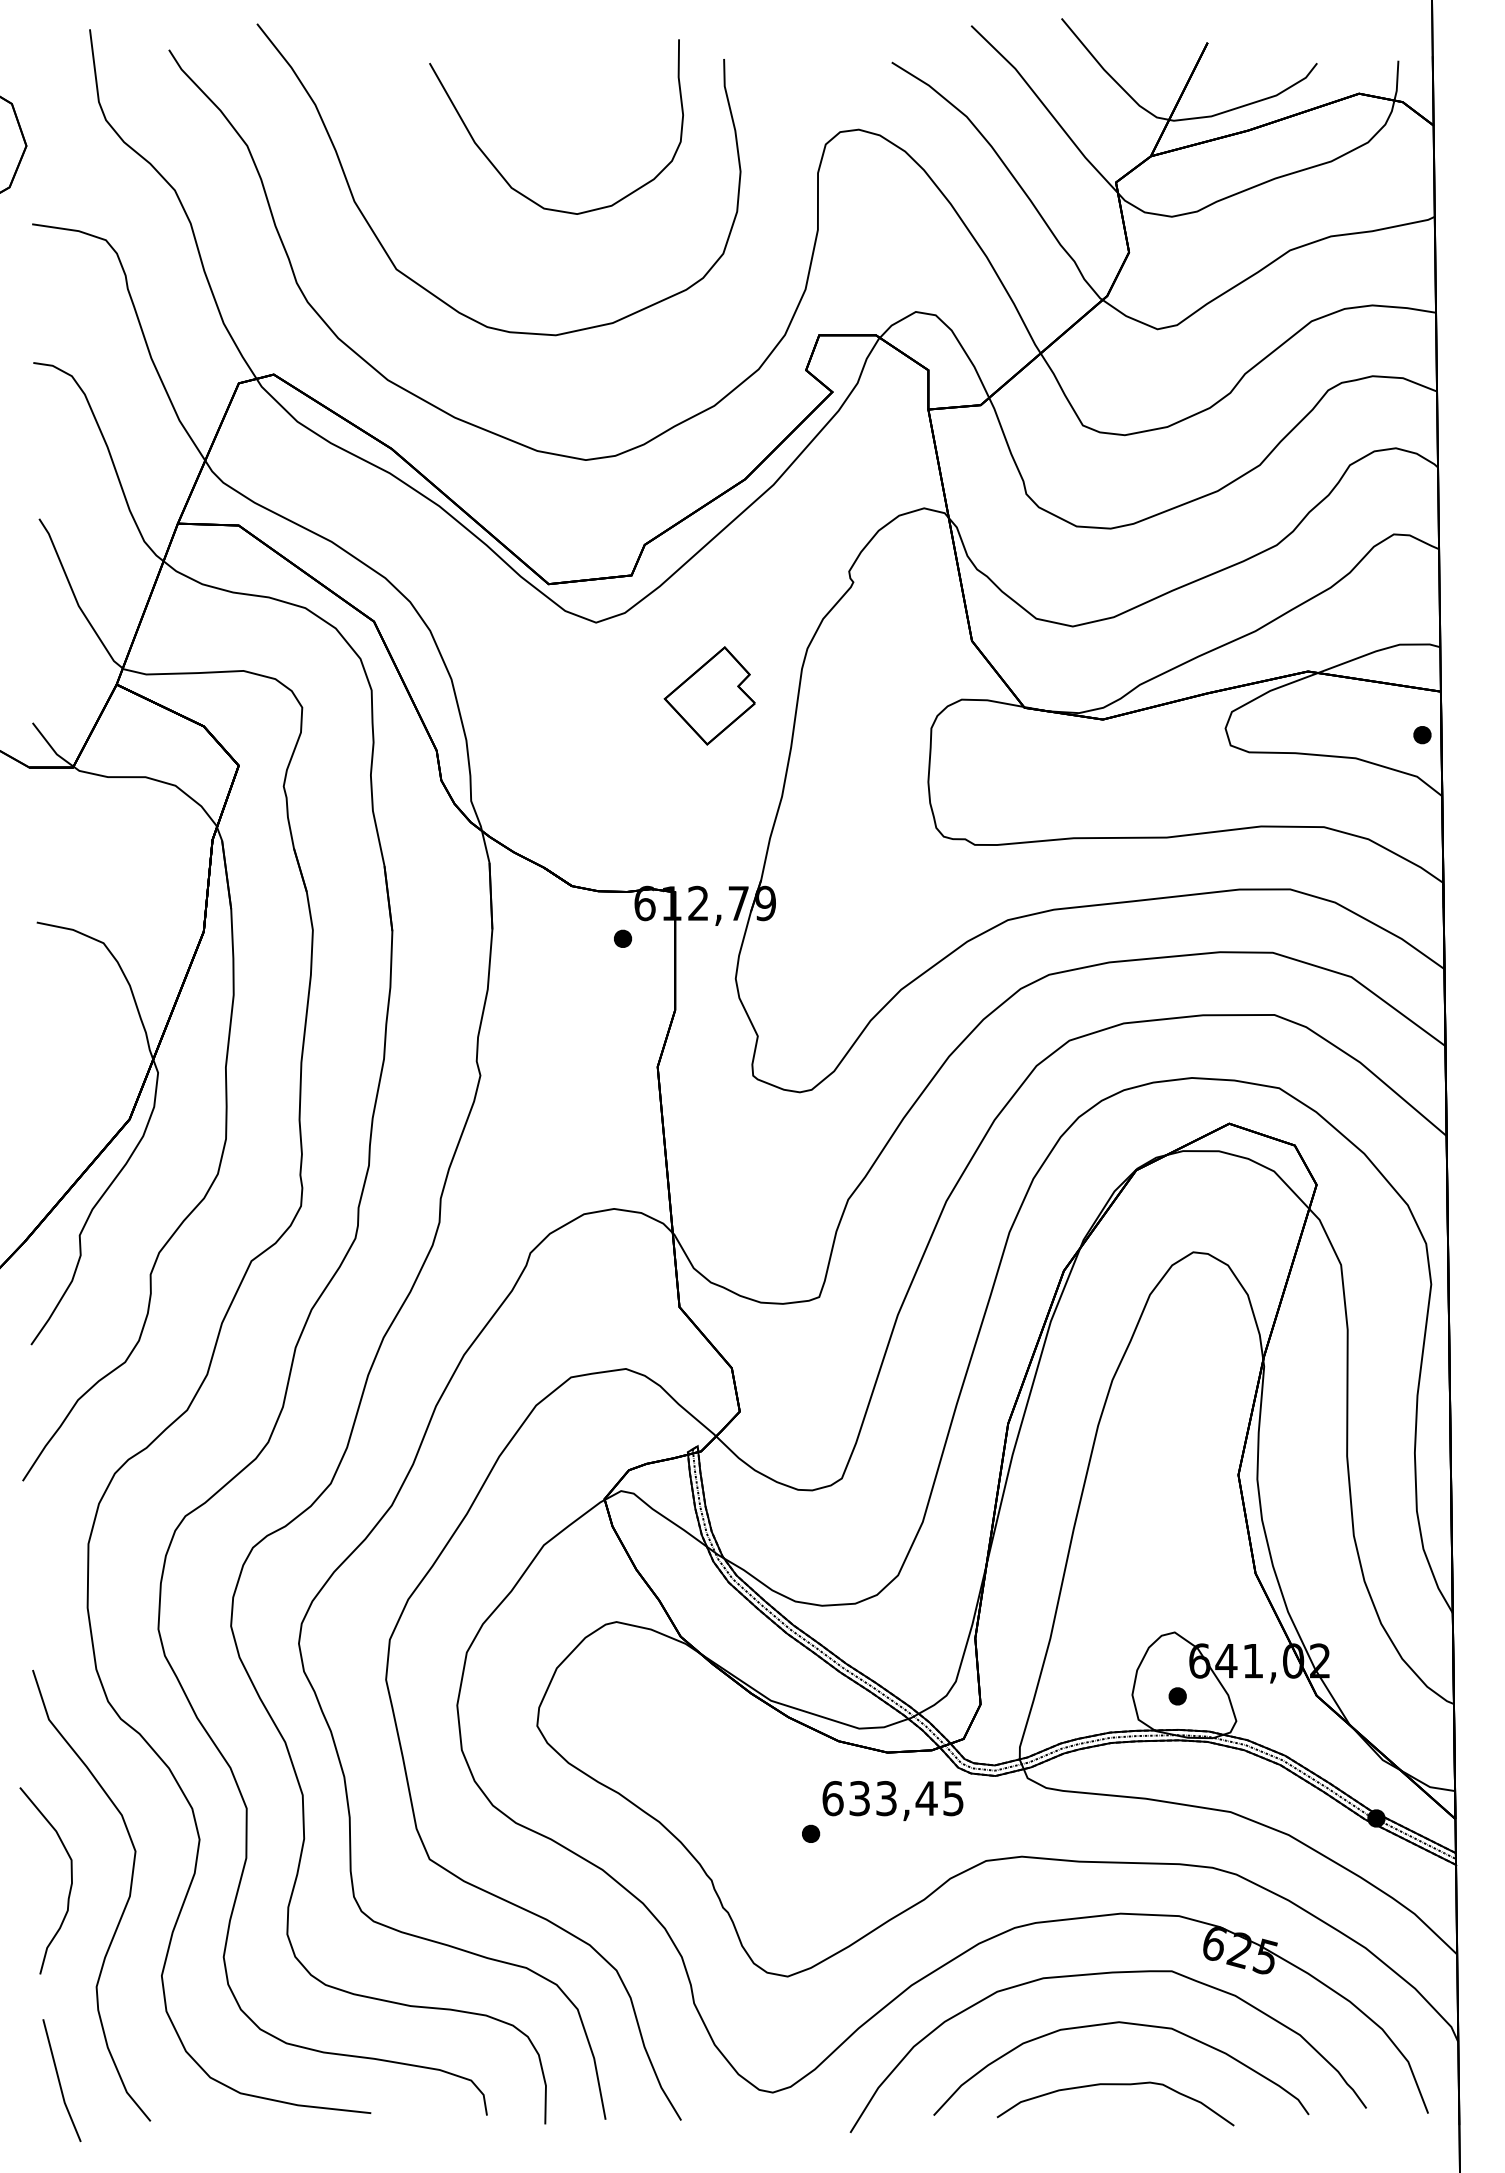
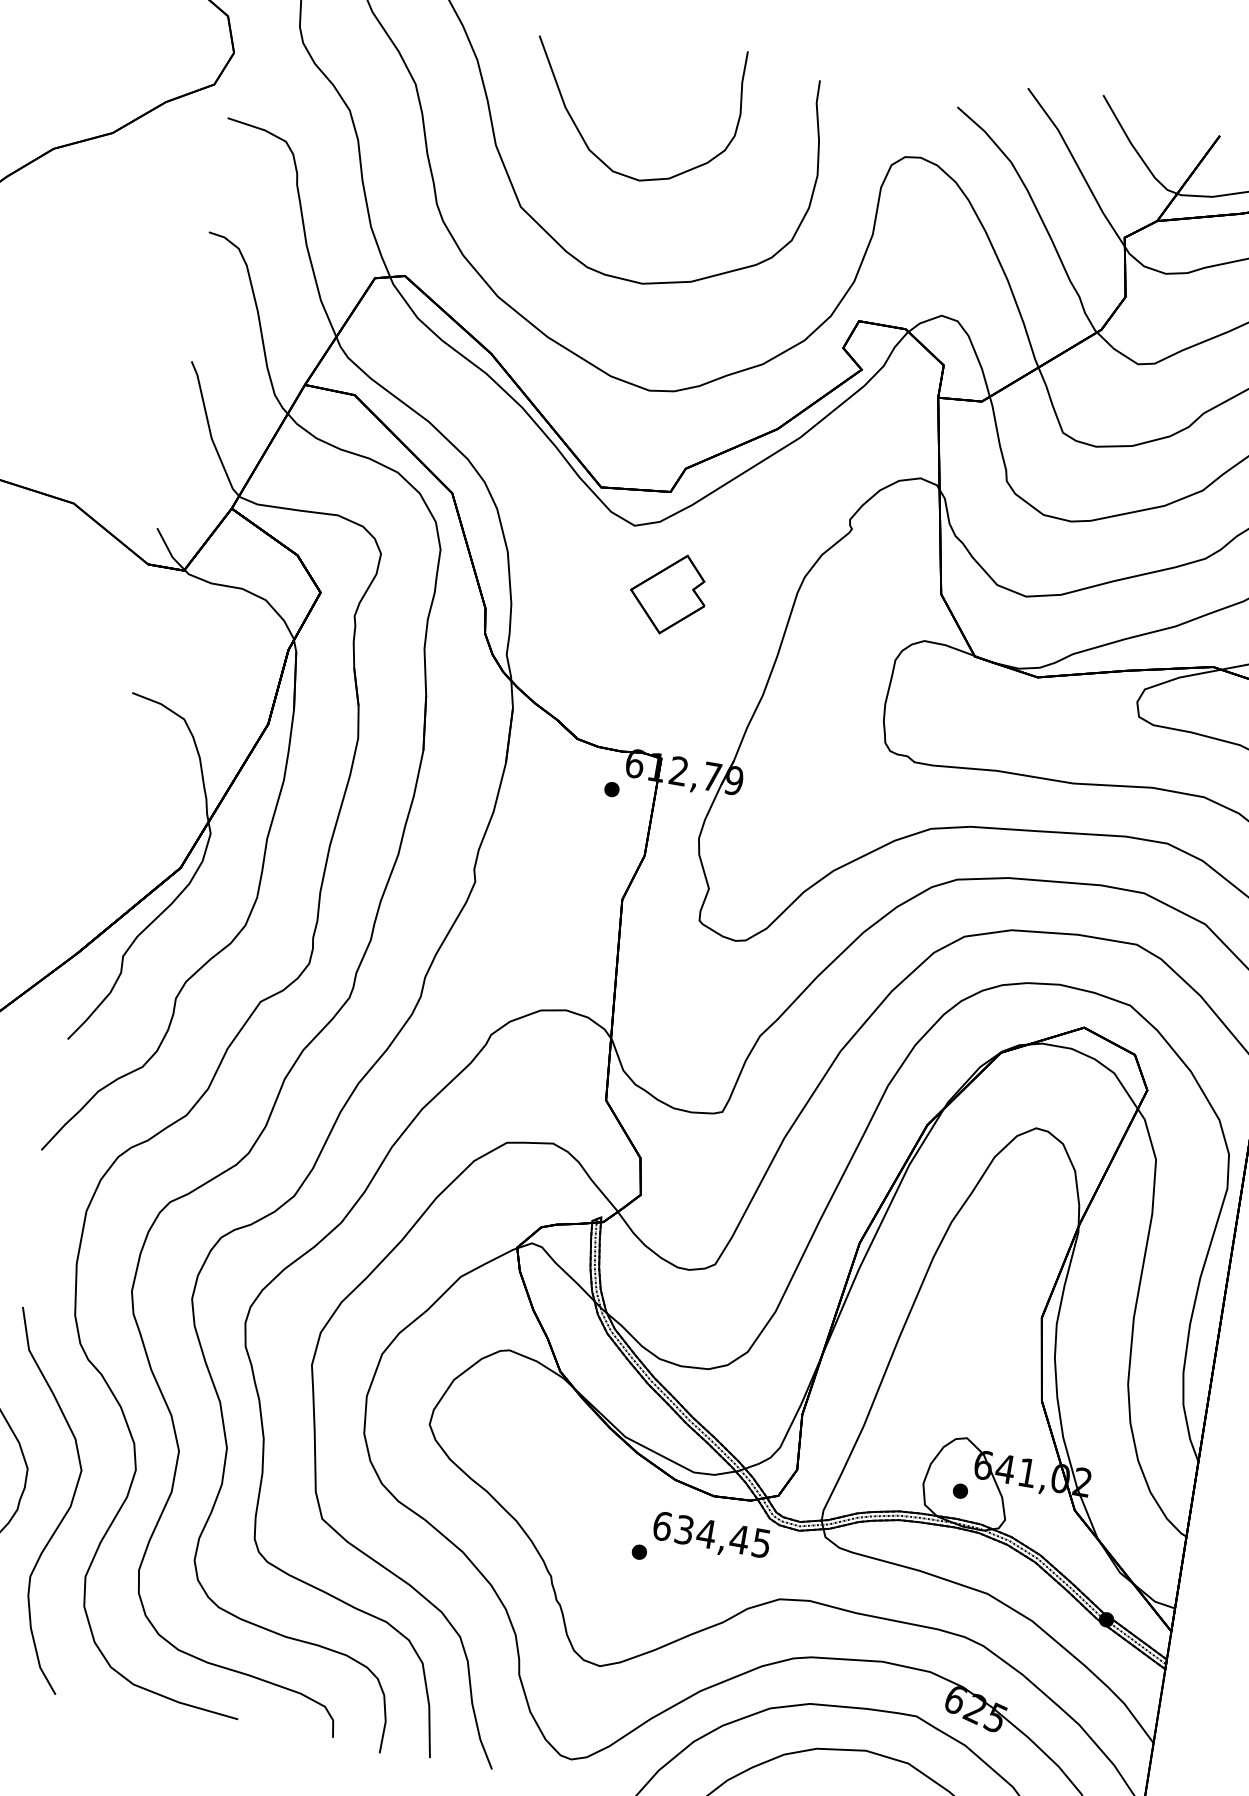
curve: (501, 173) -> (582, 136), moved
part: (709, 695) -> (668, 593), moved
text: (886, 1798) -> (706, 1533), 633,45 -> 634,45

